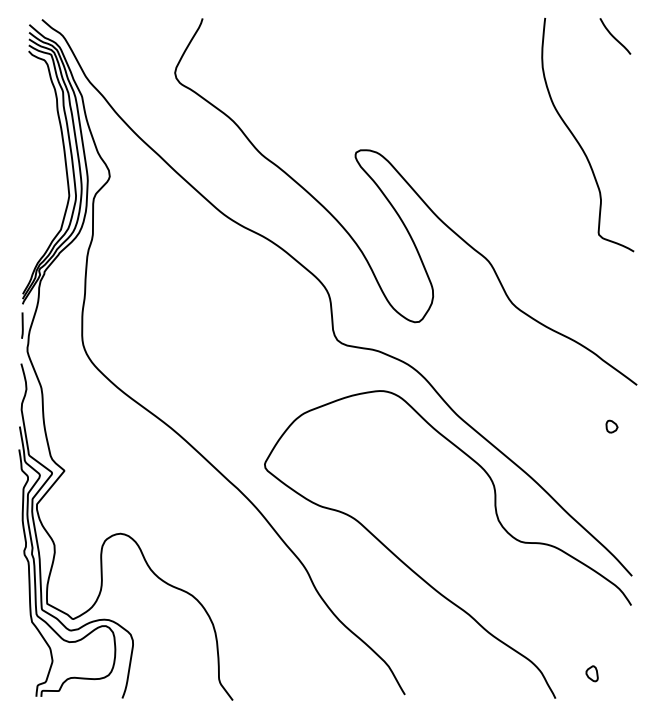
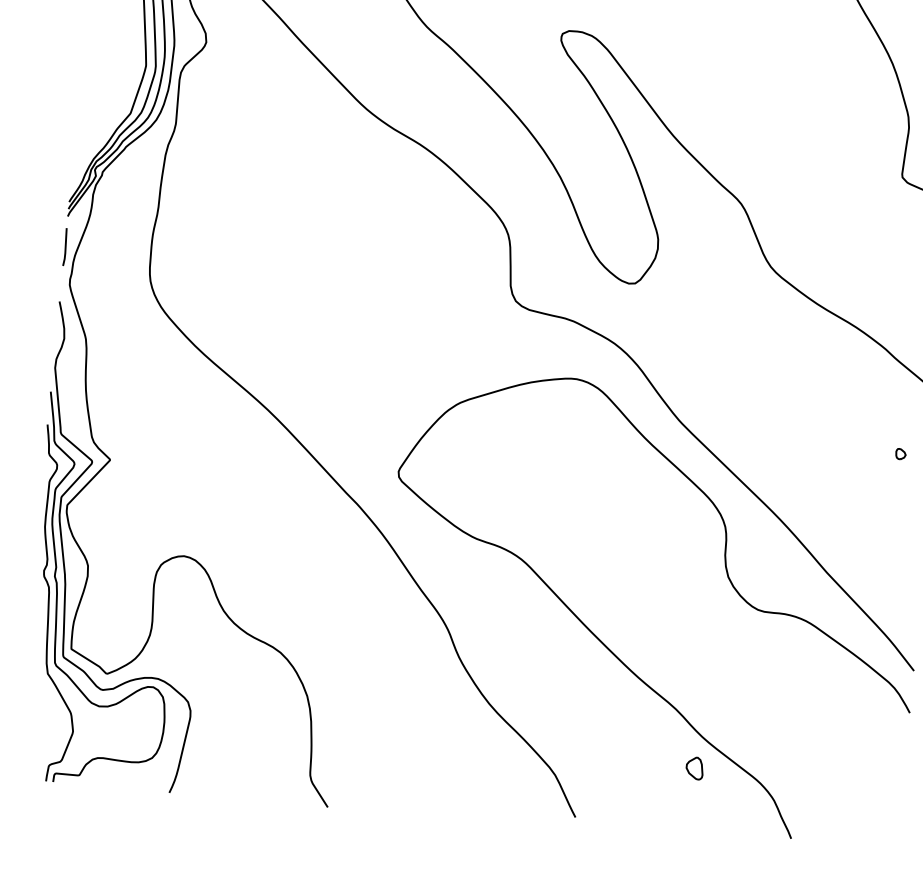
part: (611, 426) -> (900, 453), size x0.6
part: (591, 673) -> (693, 767), moved

